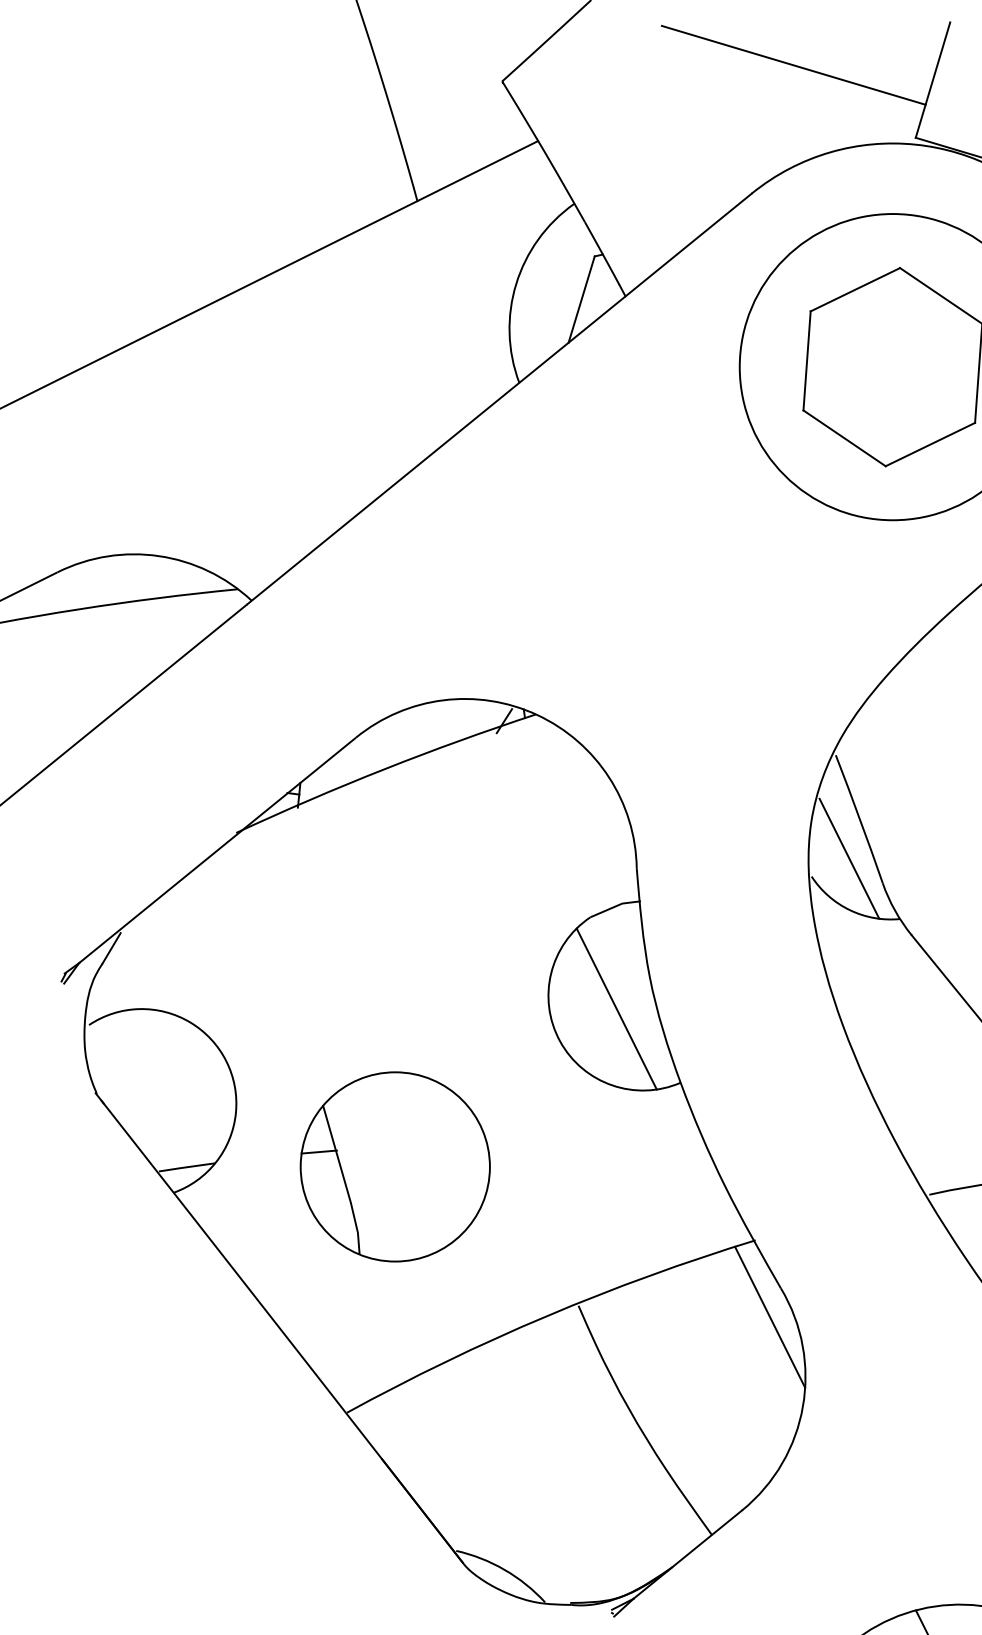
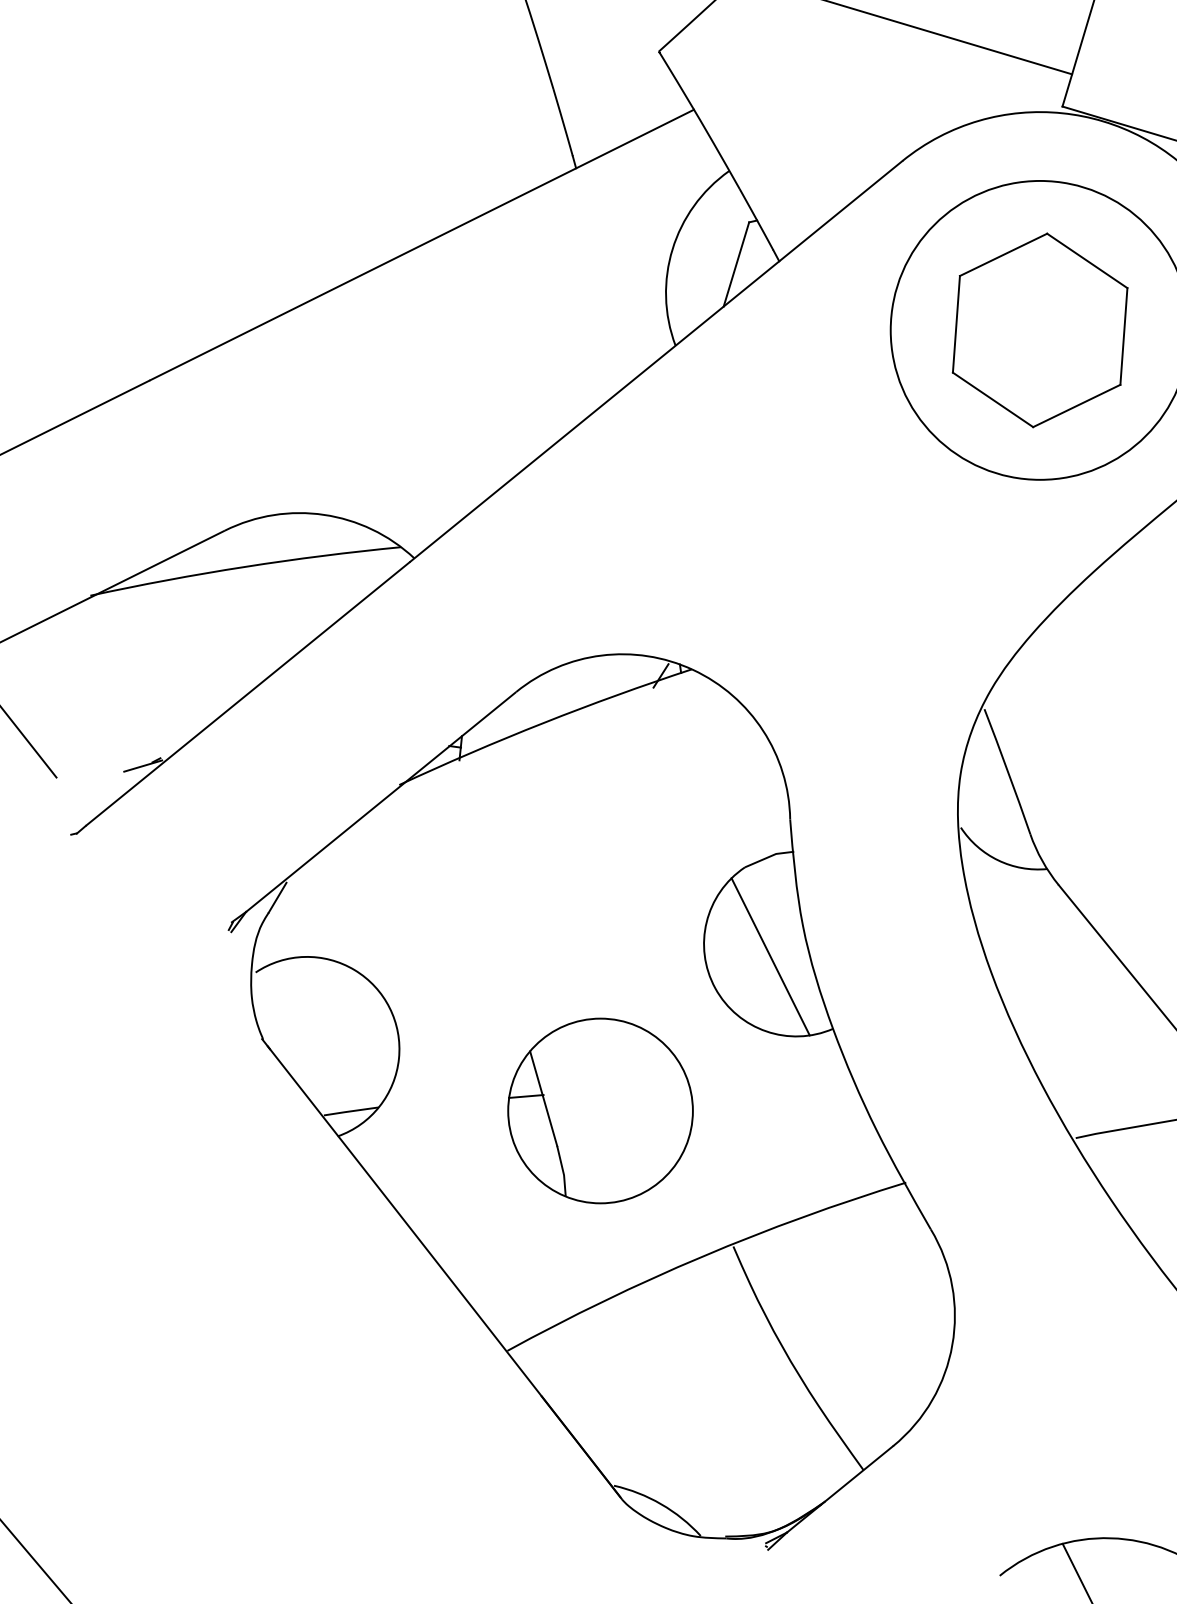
line: (849, 858) -> (997, 809), removed
part: (395, 1166) -> (600, 1110), moved
line: (770, 1317) -> (920, 1257), removed

